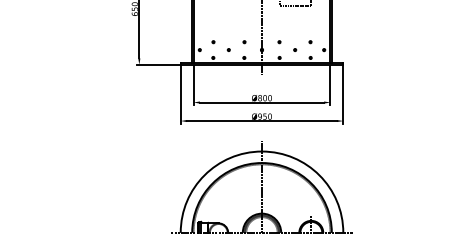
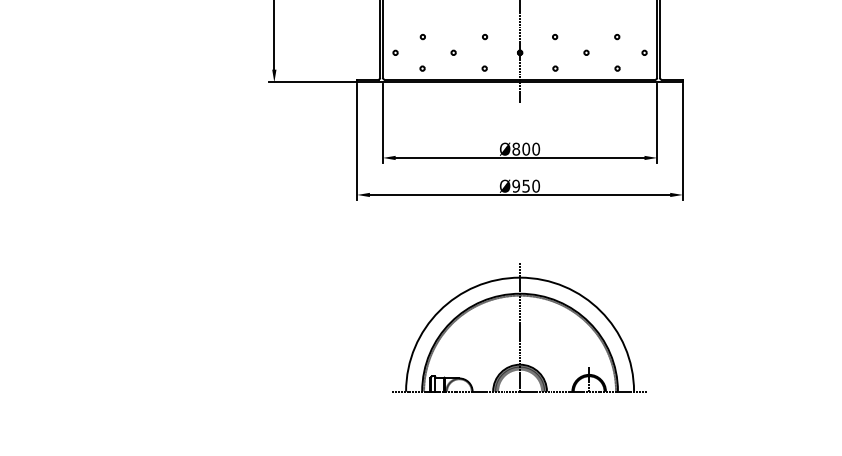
part: (261, 187) -> (519, 328), size x0.7

